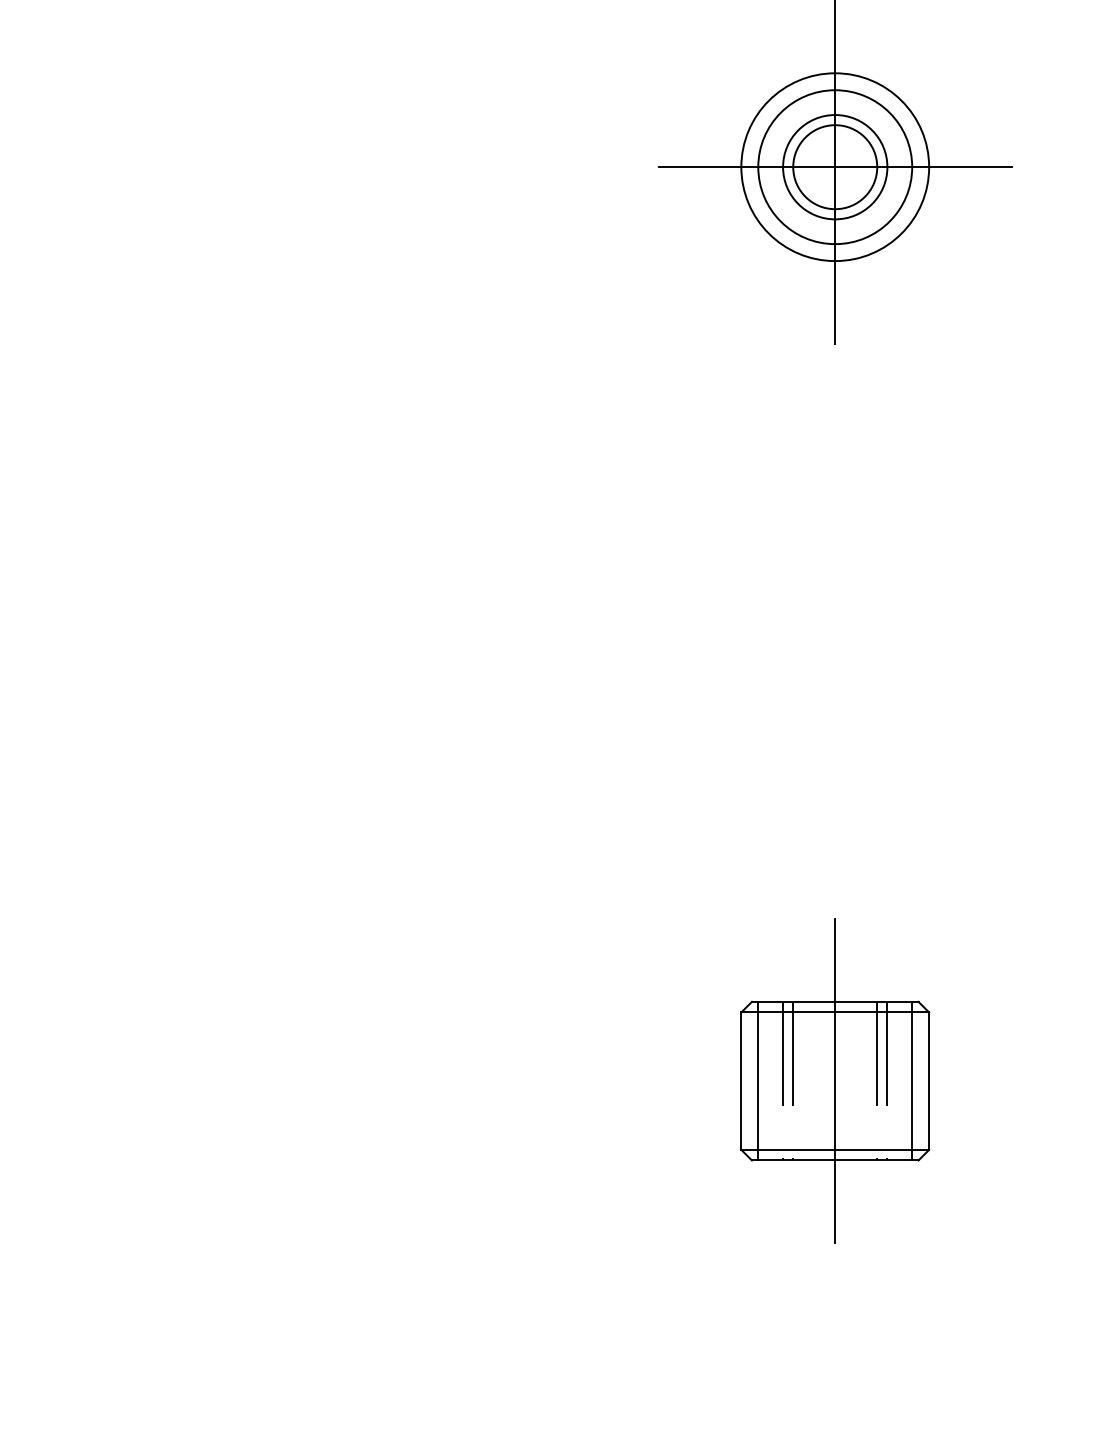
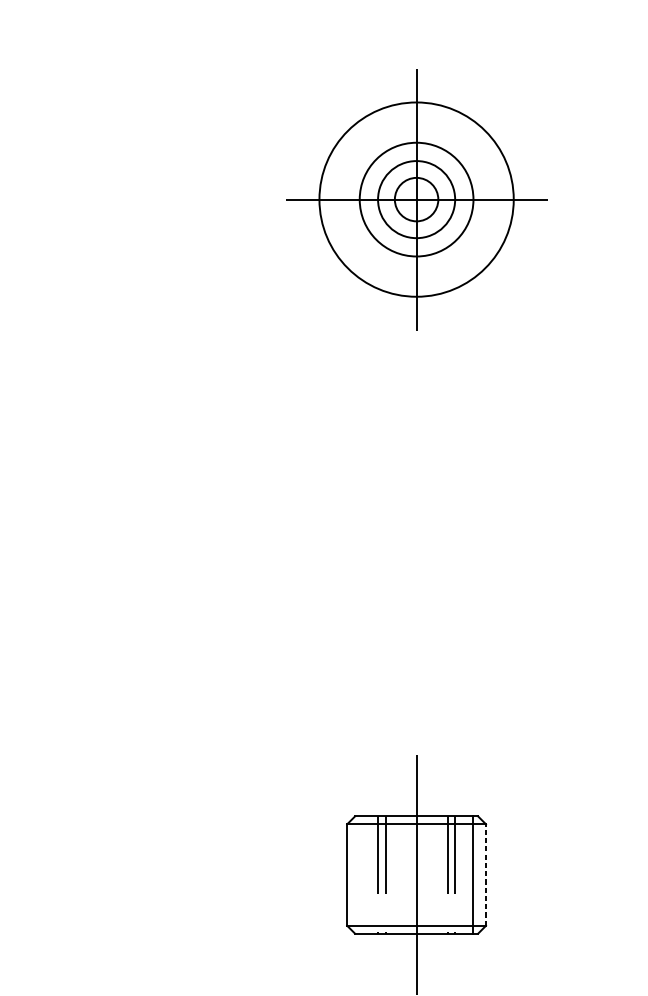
circle: (835, 167) -> (416, 199), size x0.7
circle: (835, 167) -> (416, 199), size x1.4
line: (758, 1080) -> (359, 874), removed
line: (929, 1081) -> (486, 875), solid -> dashed

